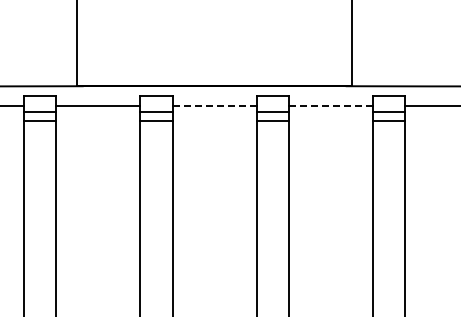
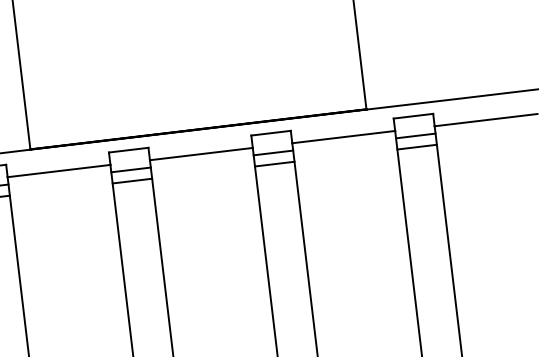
line: (214, 106) -> (201, 154), dashed -> solid
line: (330, 106) -> (343, 137), dashed -> solid

